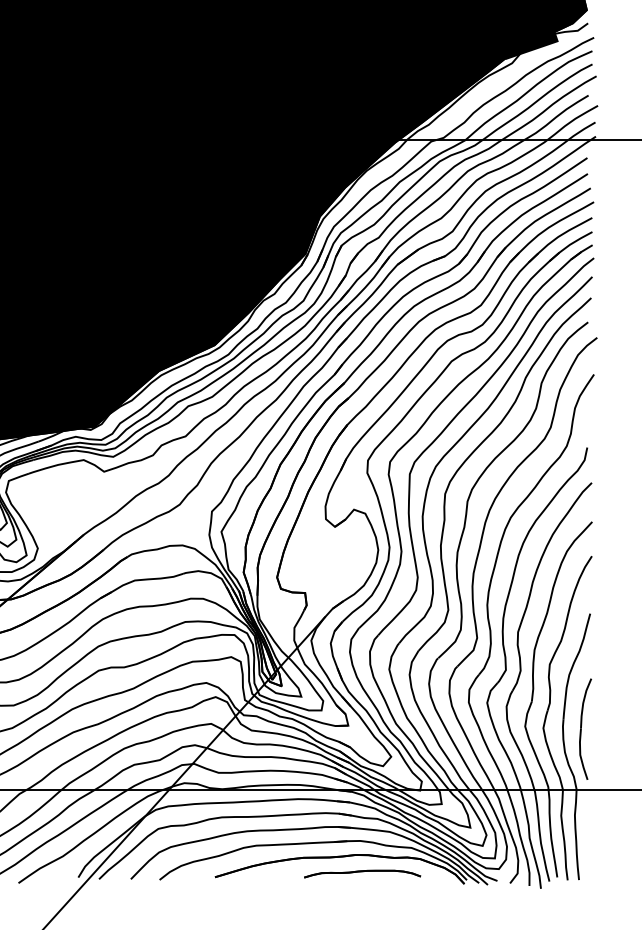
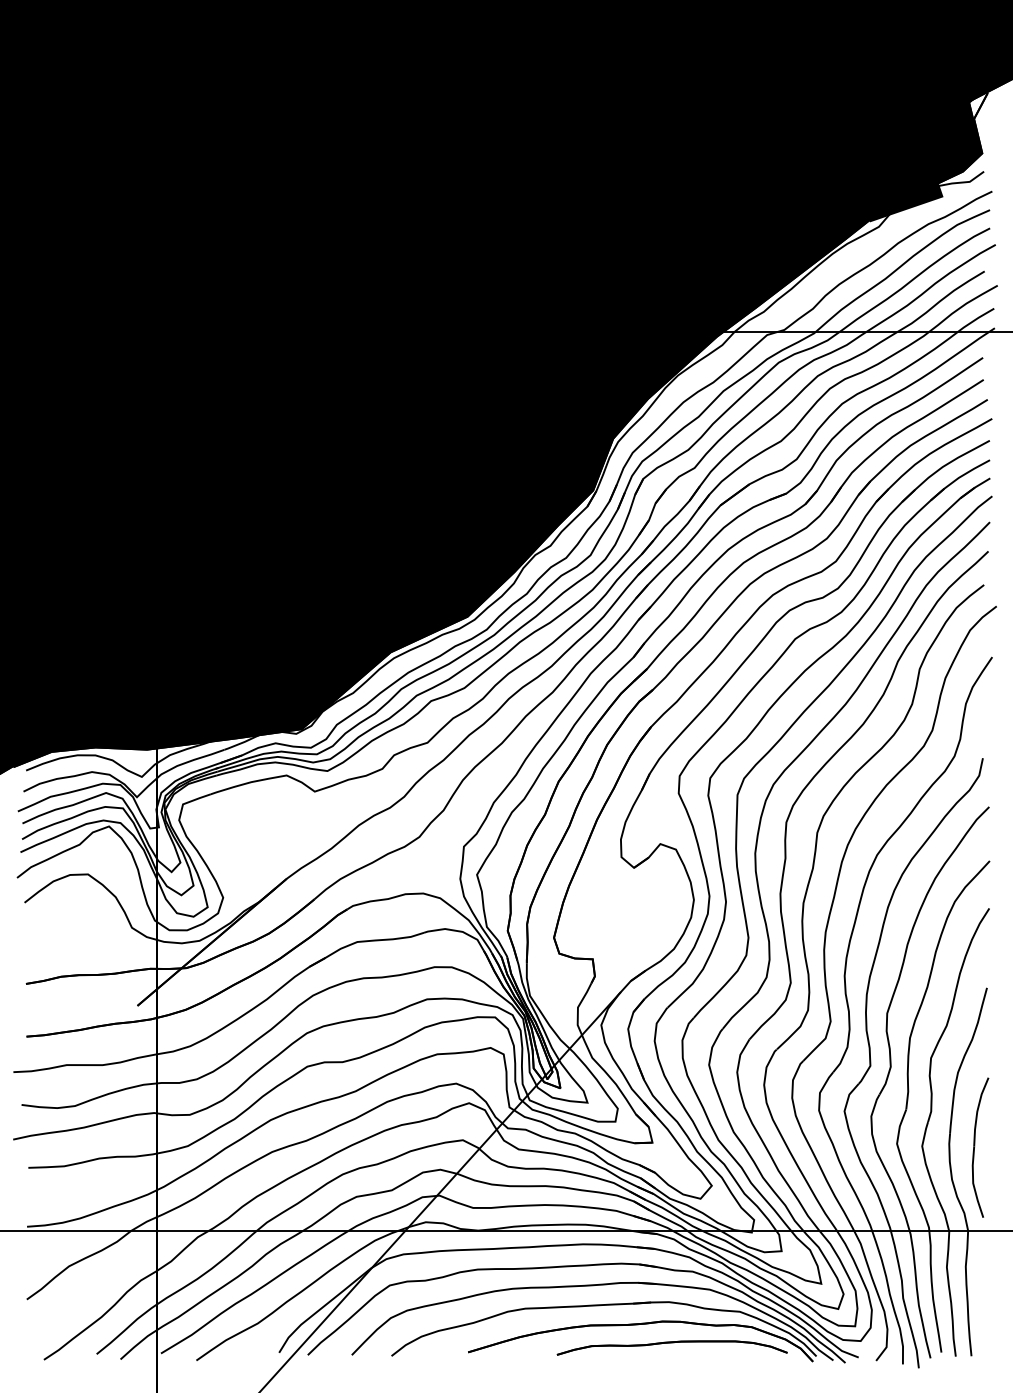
part: (362, 873) -> (671, 1347), size x1.43

